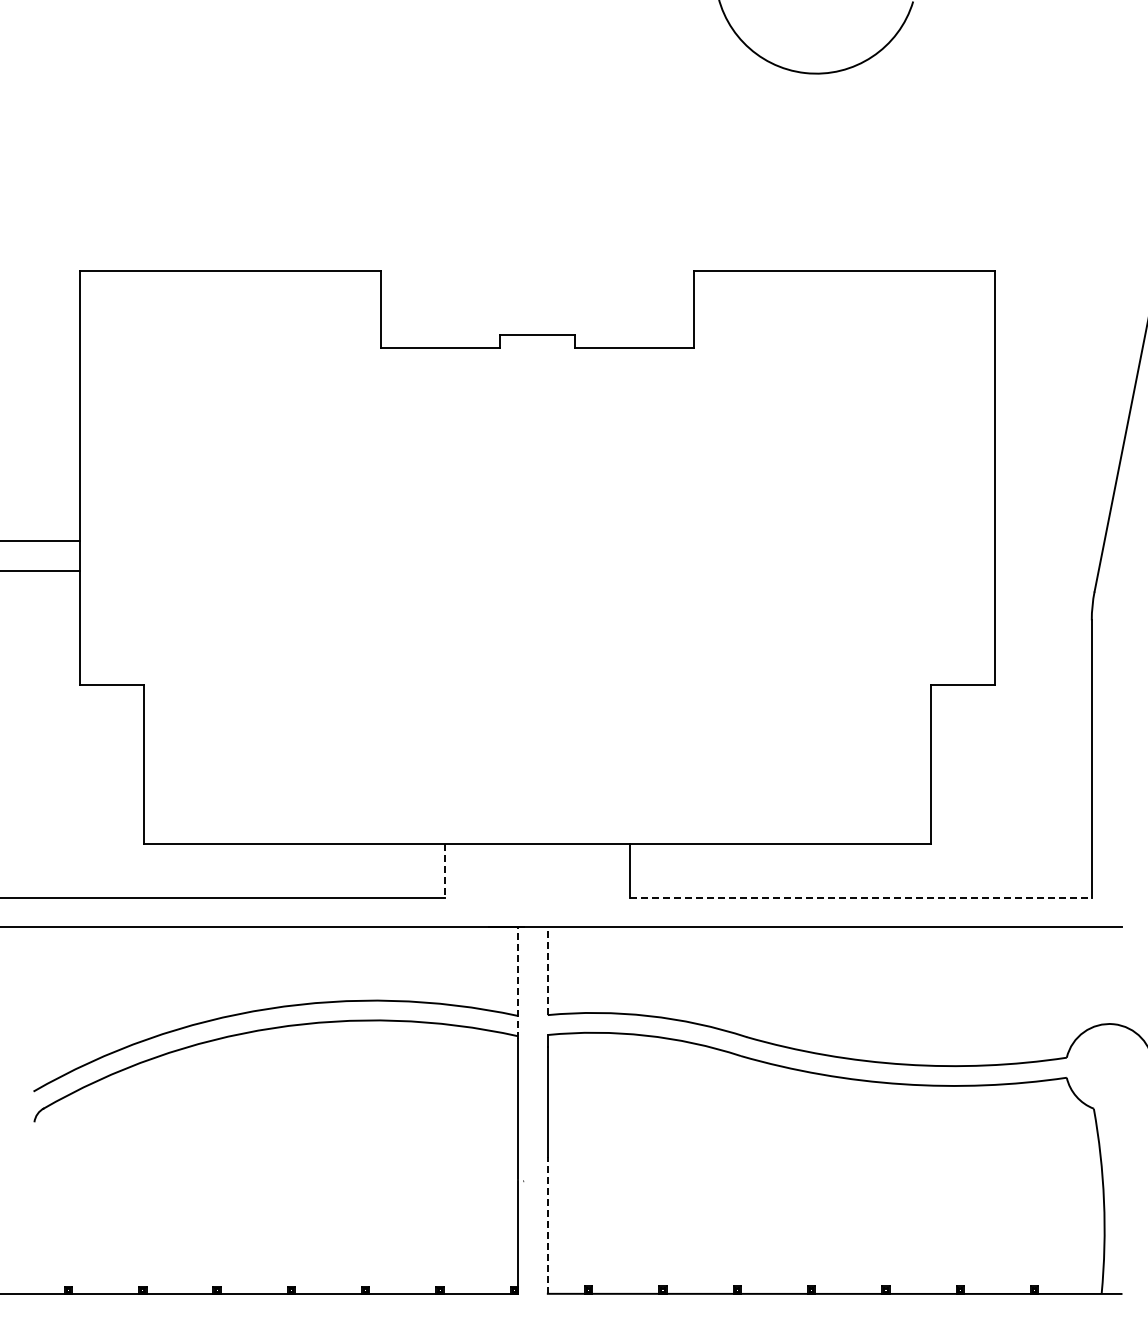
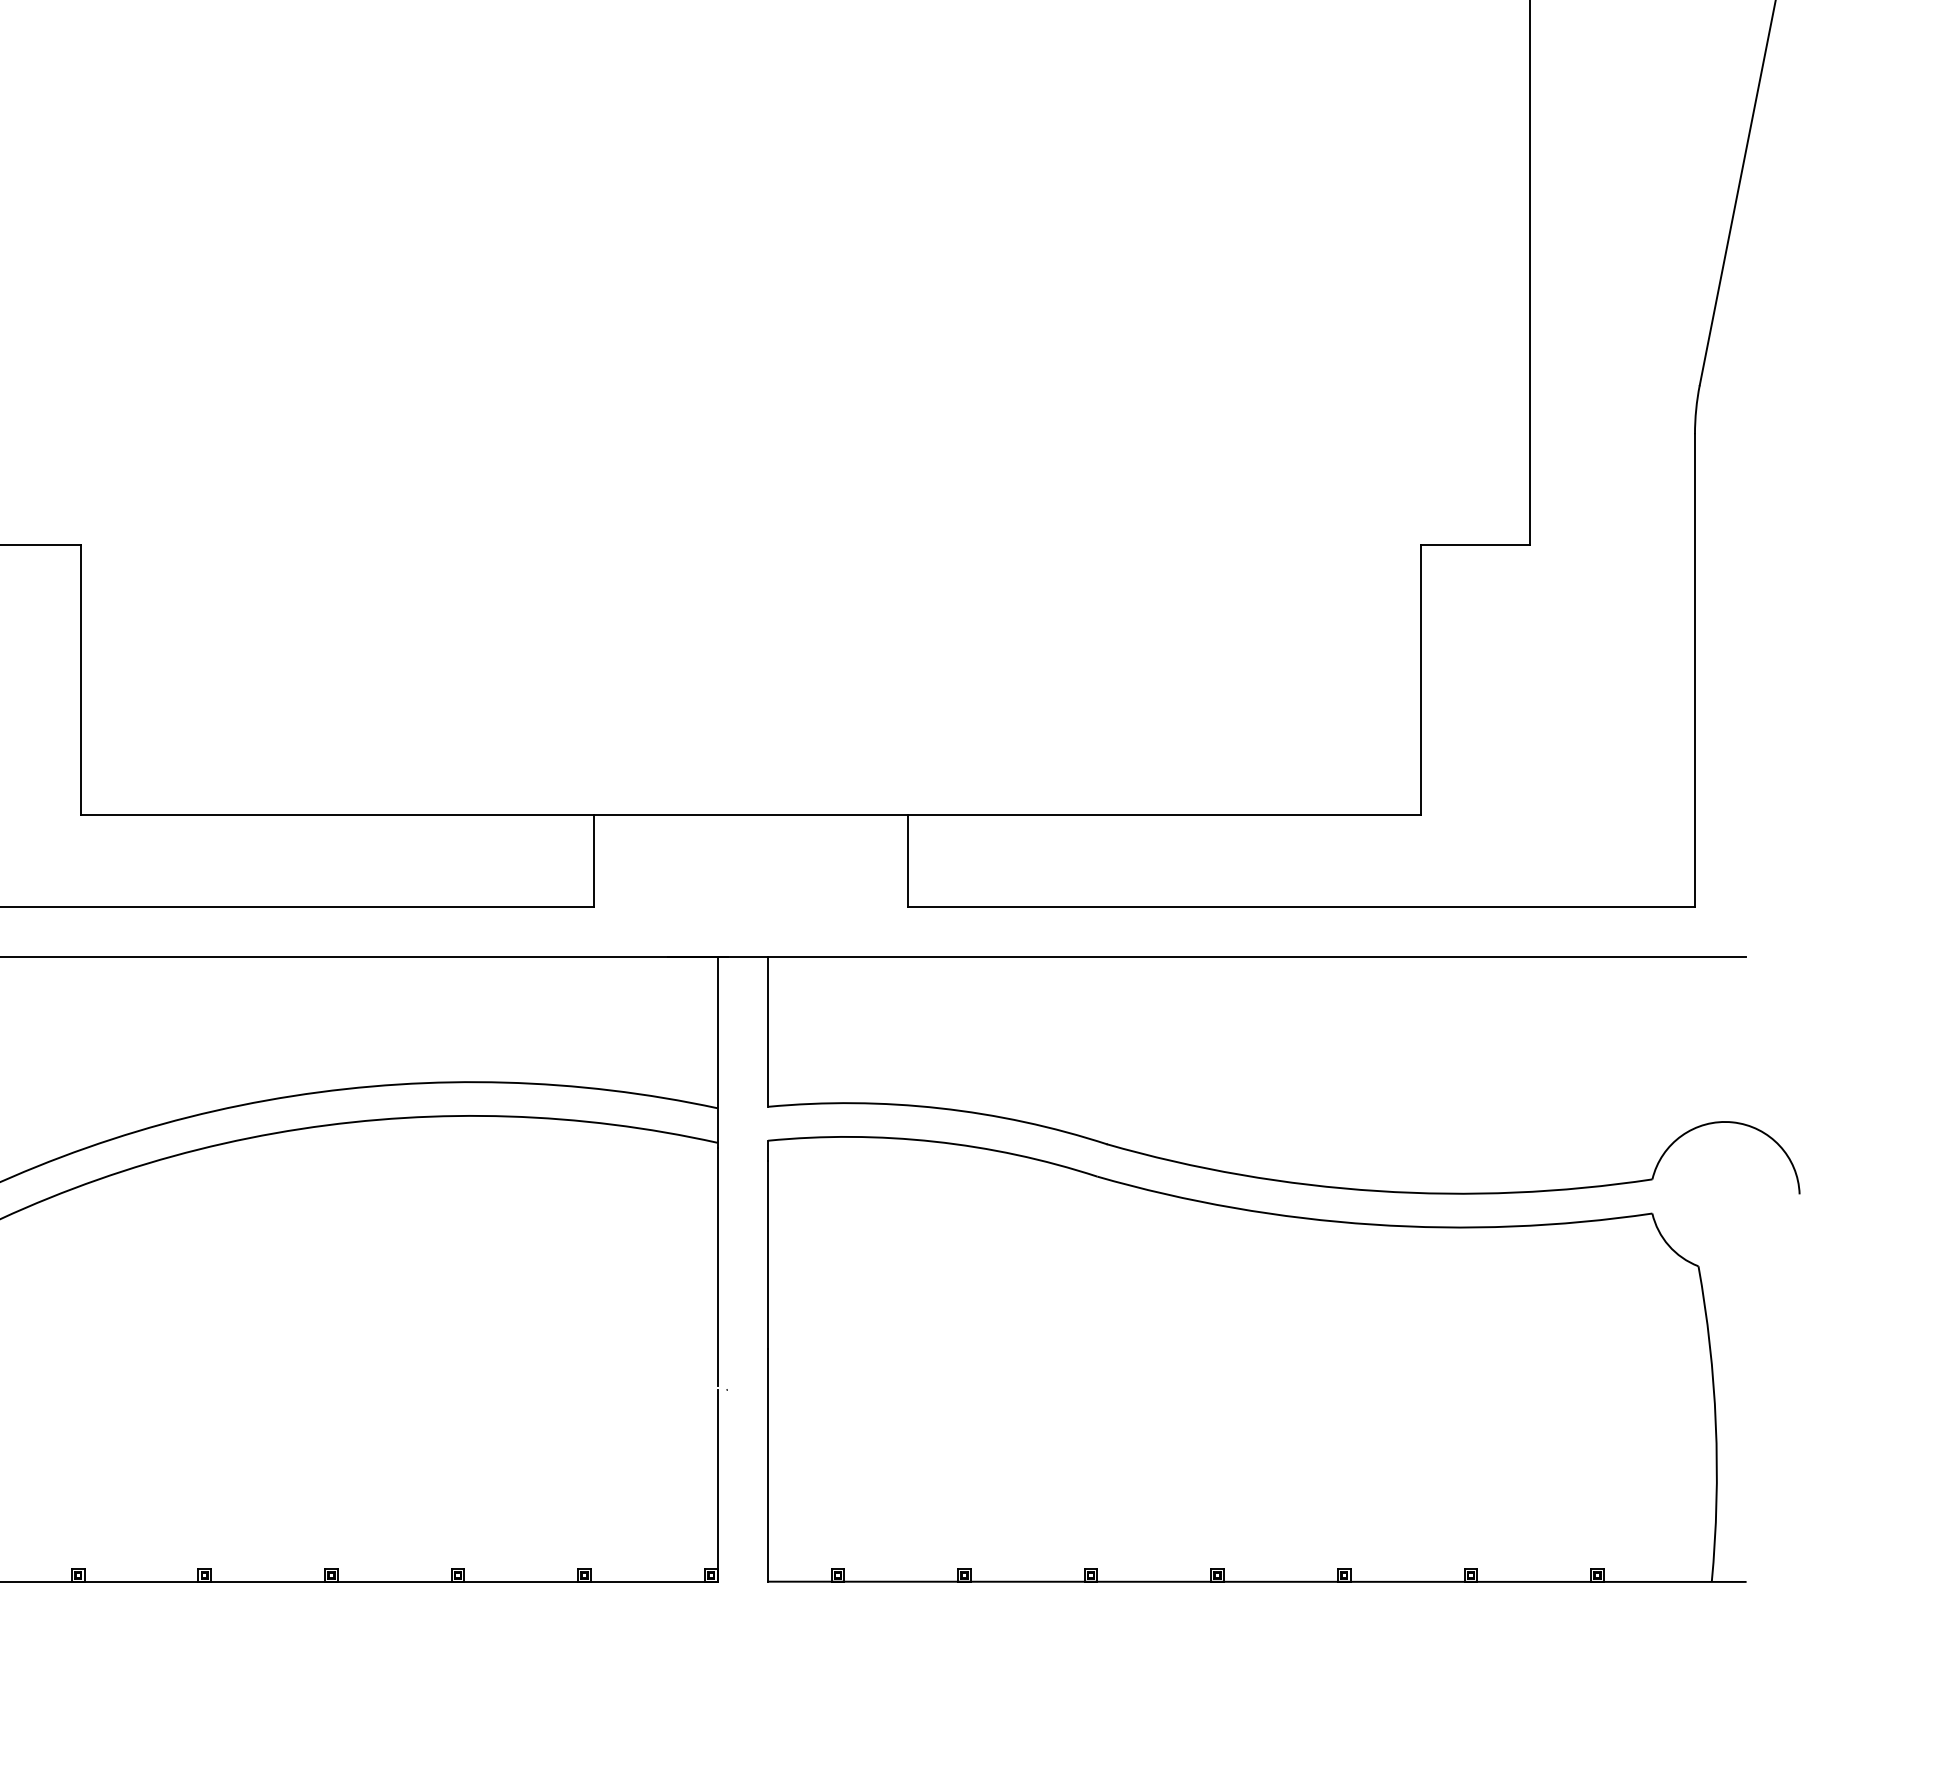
line: (445, 870) -> (593, 860), dashed -> solid
line: (860, 897) -> (1300, 906), dashed -> solid
line: (547, 971) -> (767, 1032), dashed -> solid
line: (518, 982) -> (718, 1051), dashed -> solid
line: (547, 1225) -> (767, 1465), dashed -> solid

